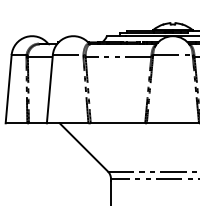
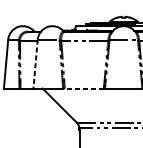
line: (49, 89) -> (35, 64), solid -> dashed
line: (117, 123) -> (84, 88), solid -> dashed

